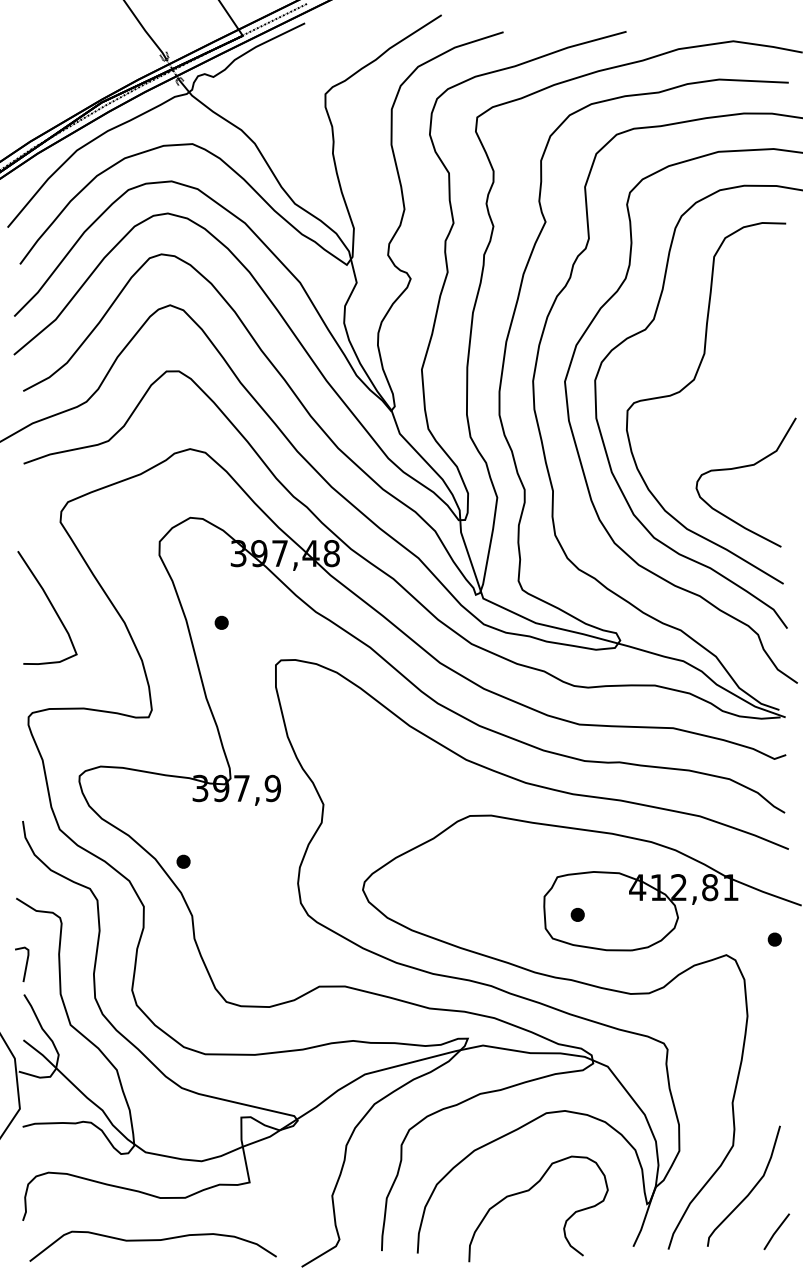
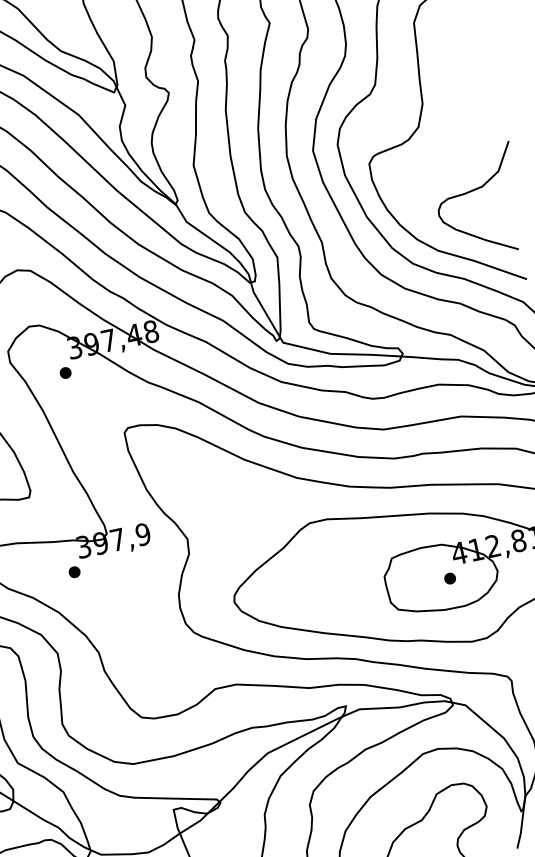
part: (221, 622) -> (65, 372), moved
part: (183, 861) -> (74, 571), moved
part: (577, 914) -> (449, 578), moved

